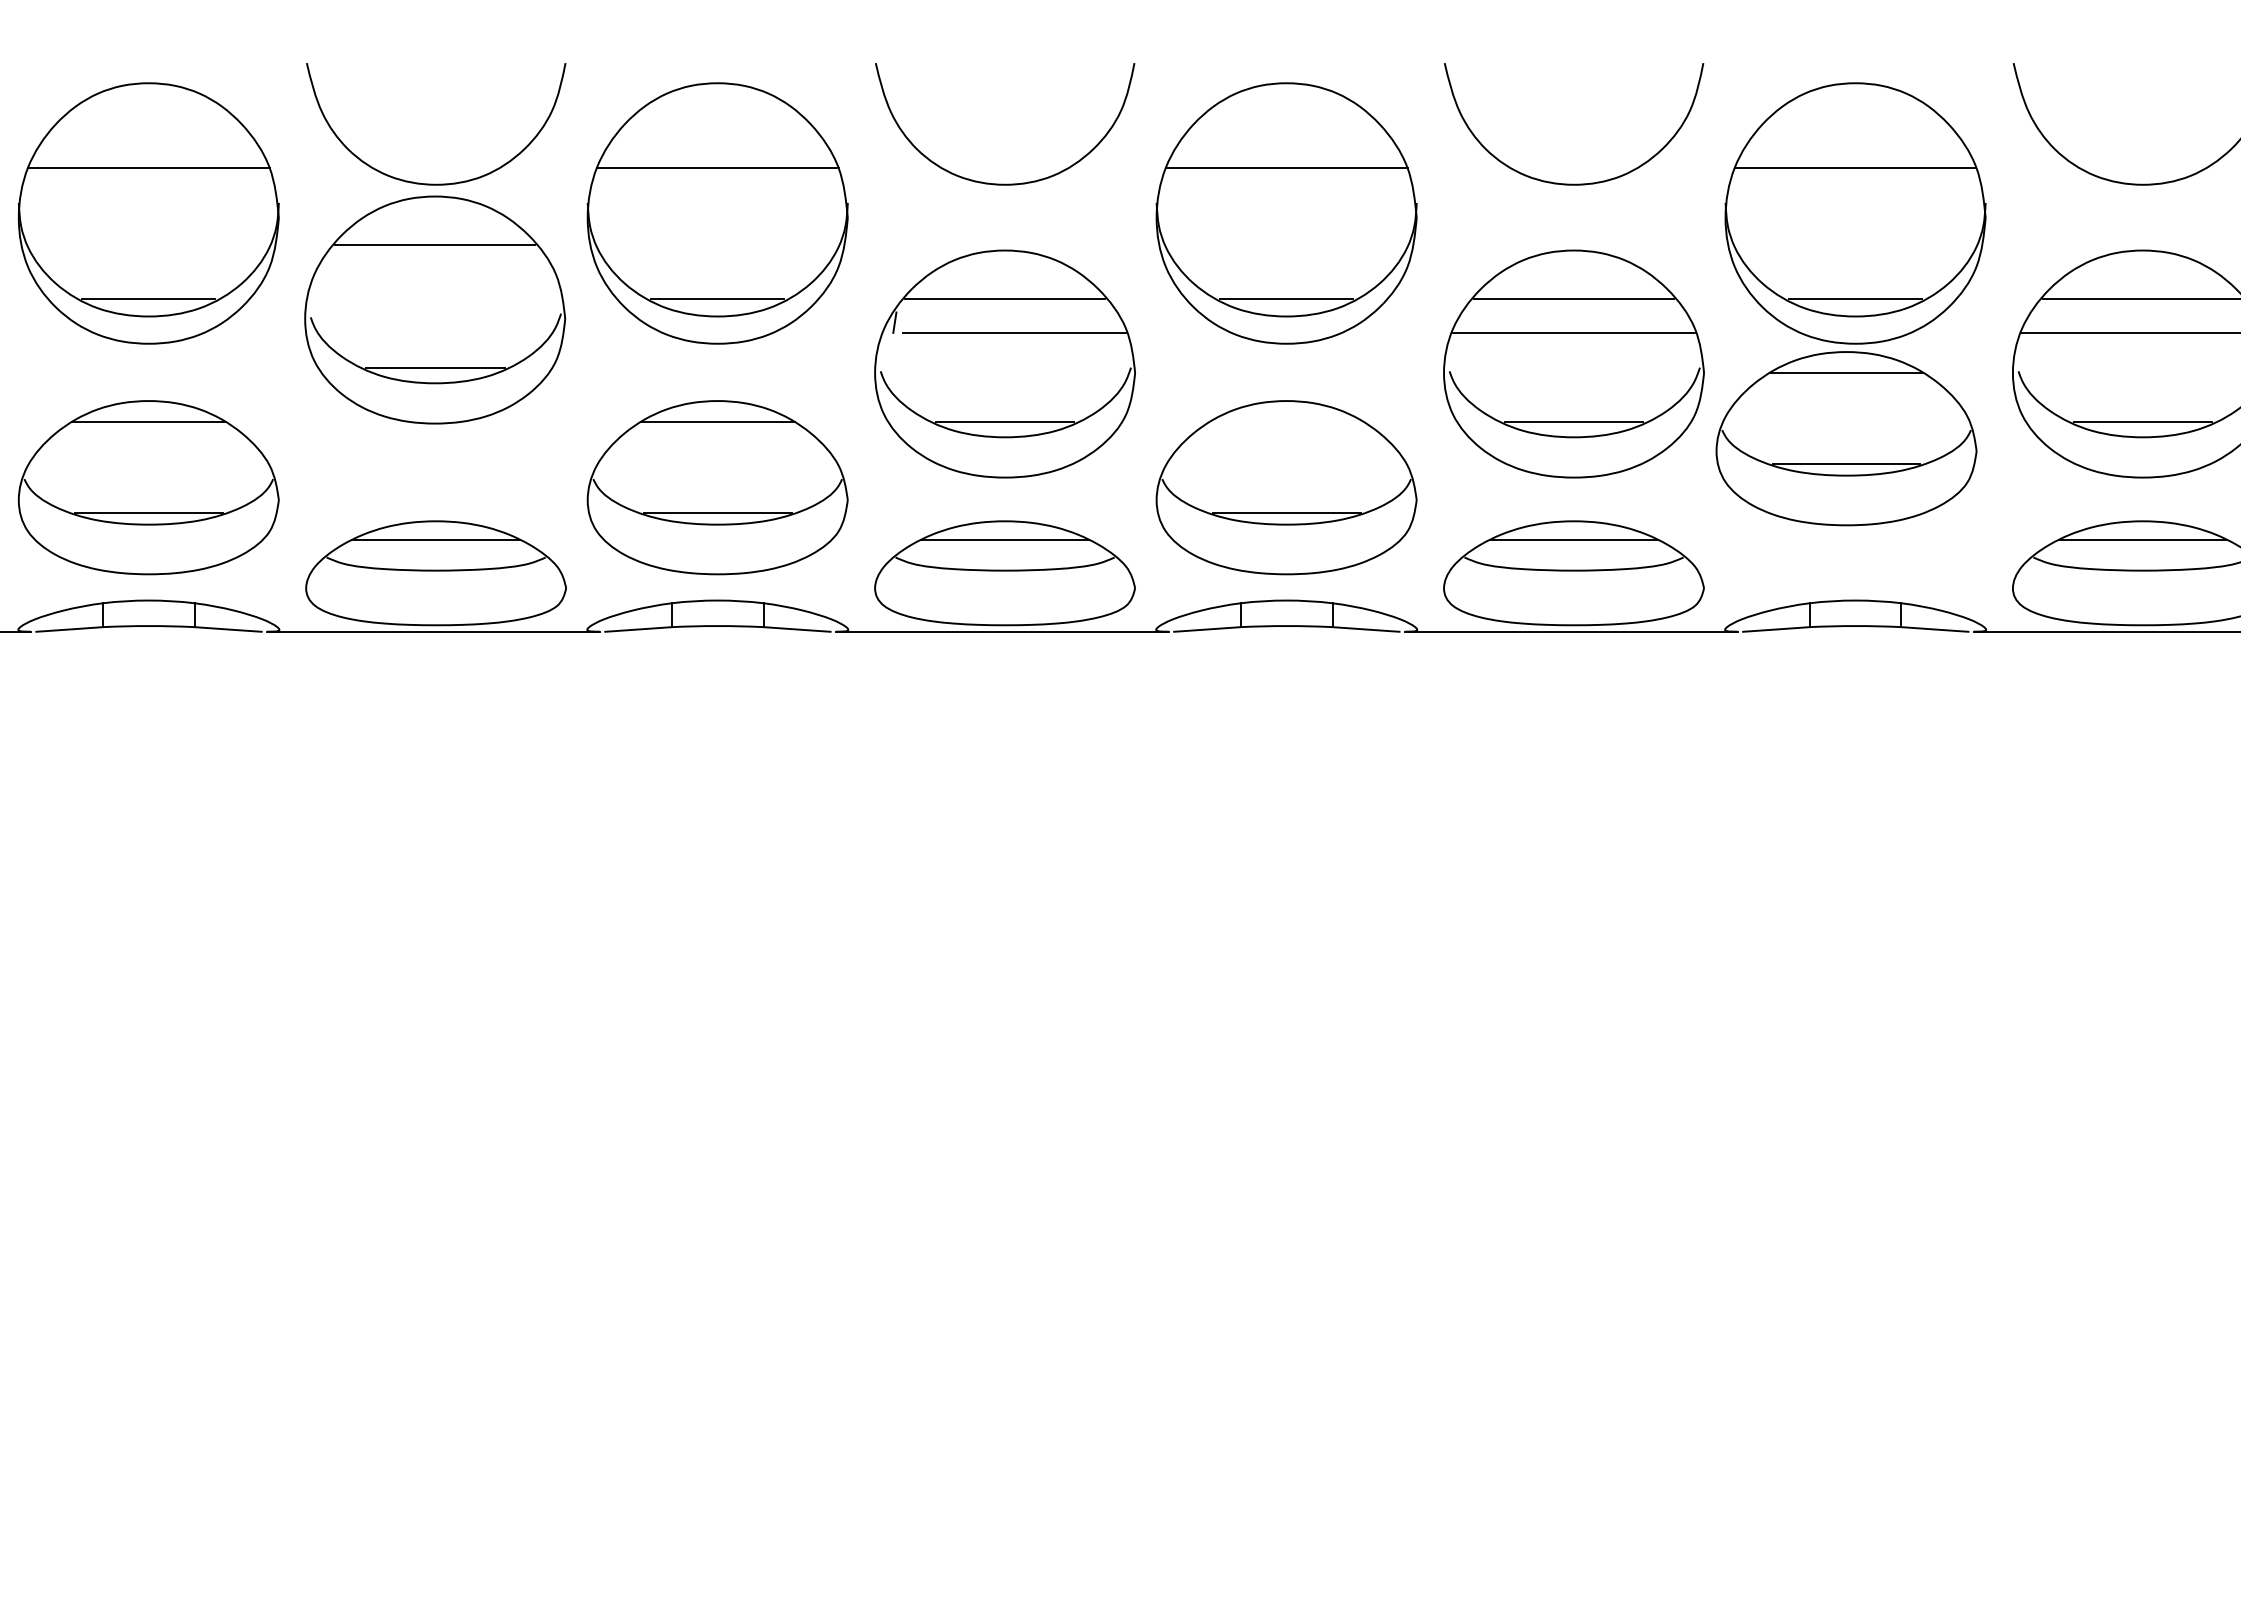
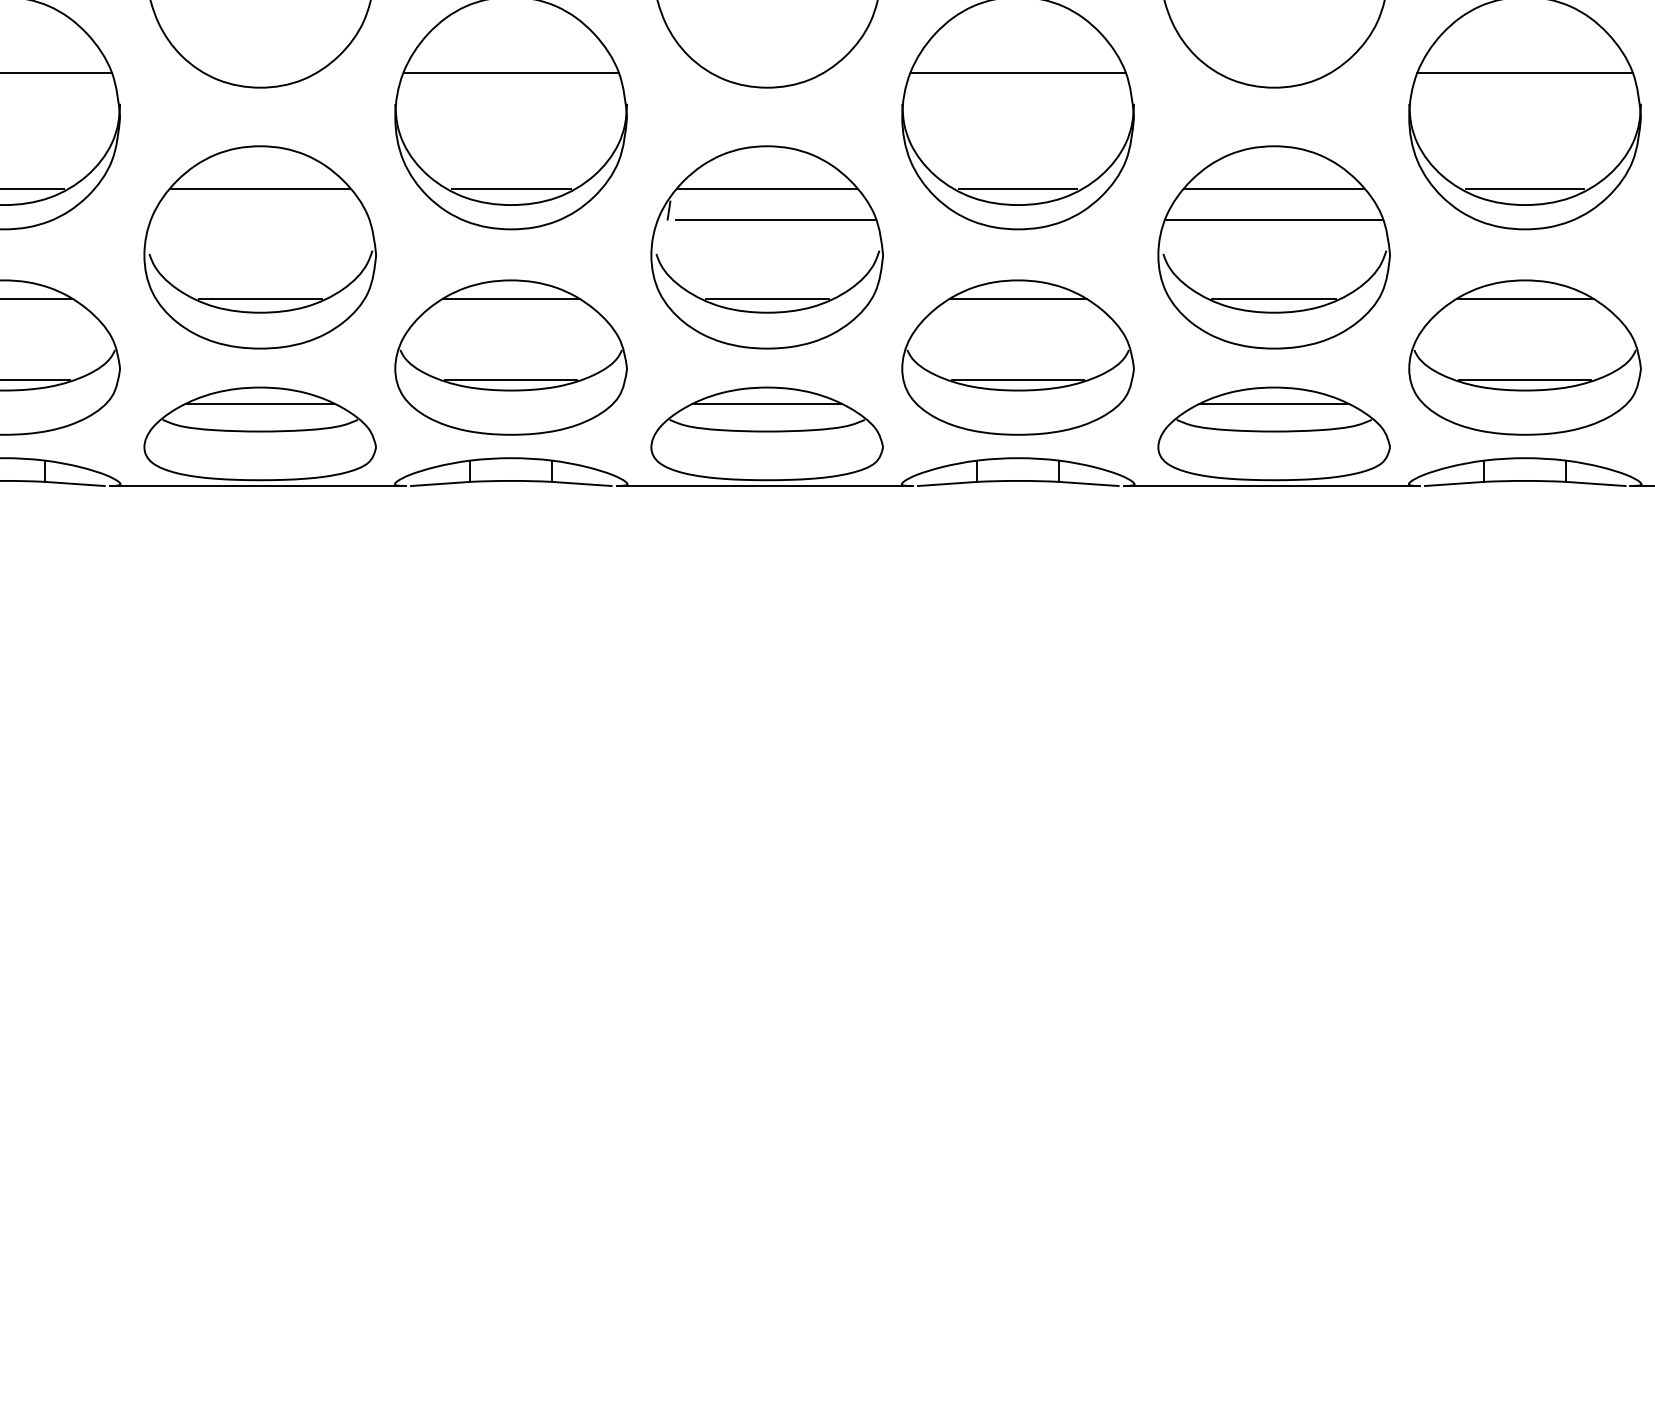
part: (435, 309) -> (260, 246), moved
line: (1286, 422) -> (1017, 299), added
part: (1846, 438) -> (1525, 357), moved

